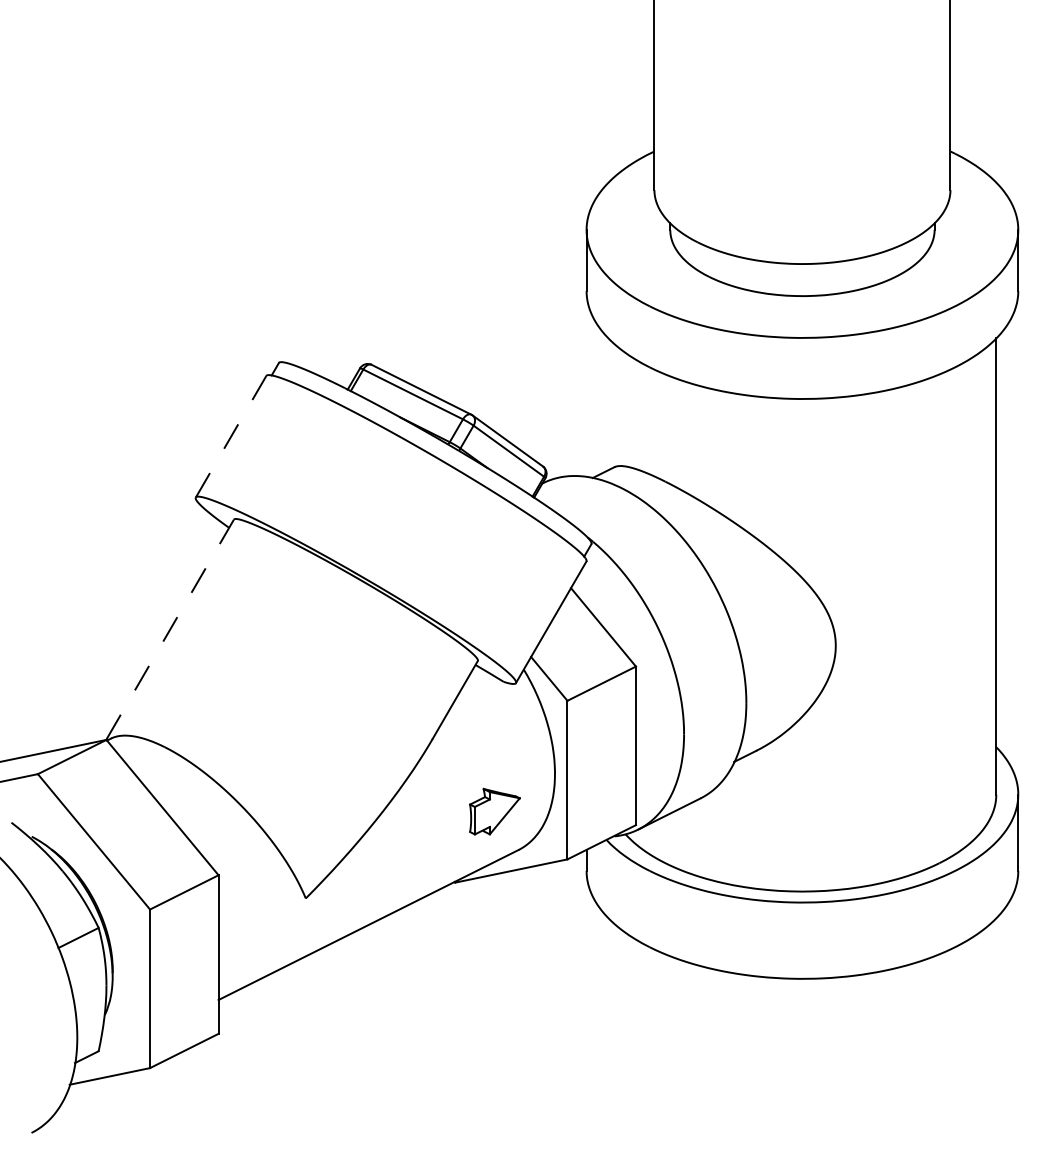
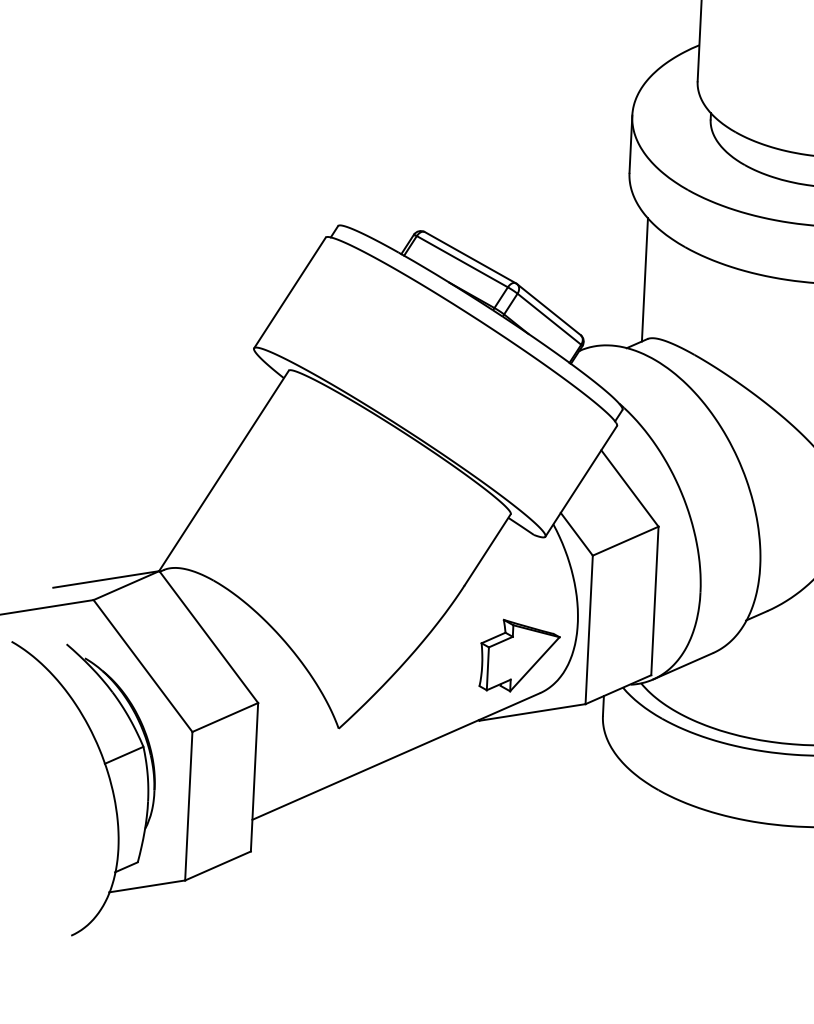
line: (608, 404) -> (644, 280), added
line: (231, 436) -> (290, 292), dashed -> solid
line: (169, 630) -> (223, 471), dashed -> solid
part: (494, 811) -> (519, 655), size x1.67

